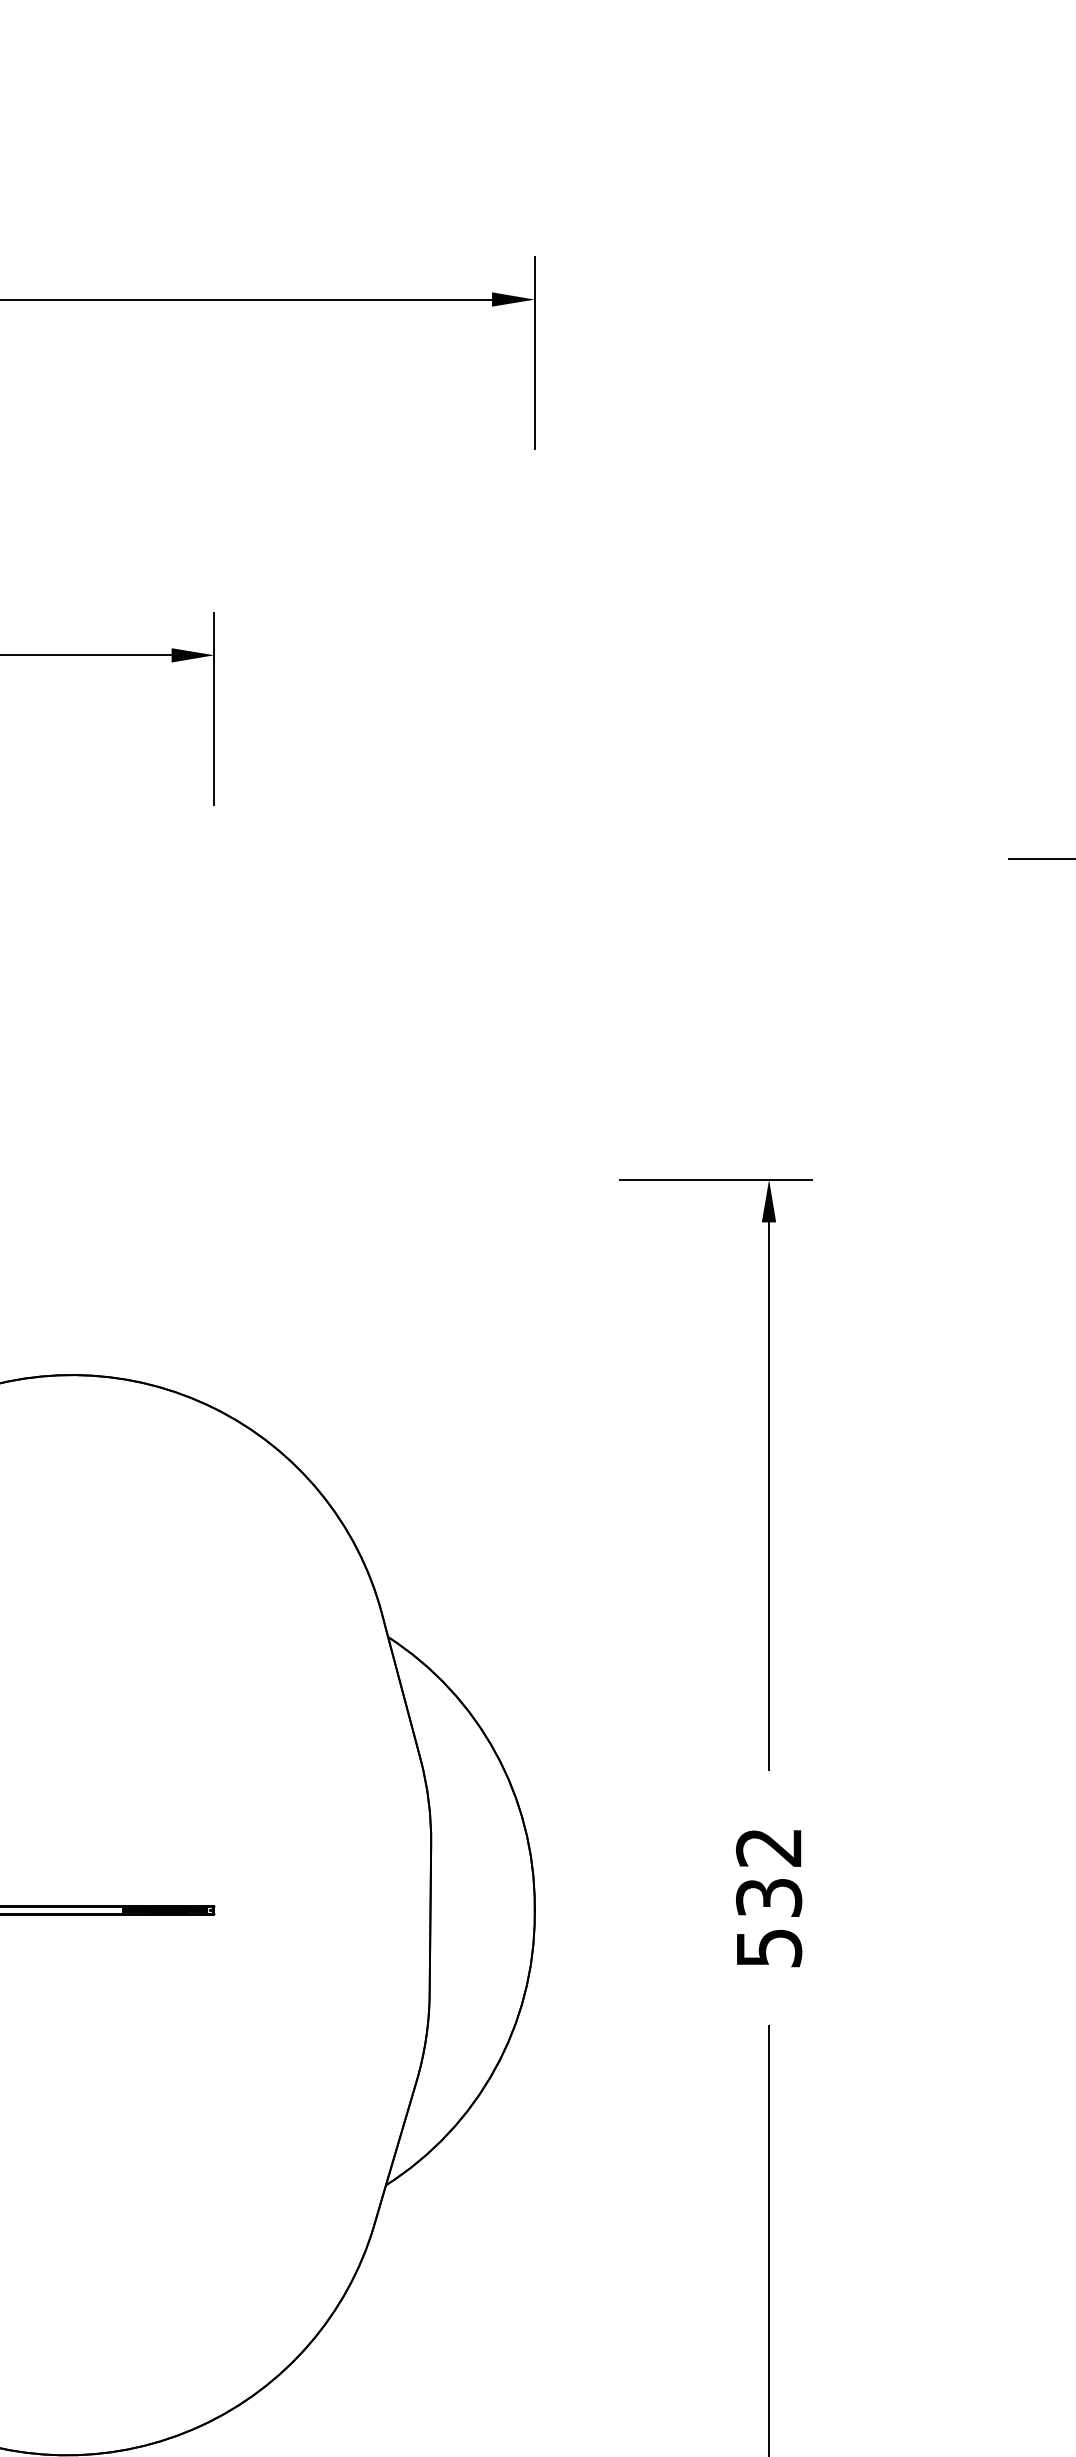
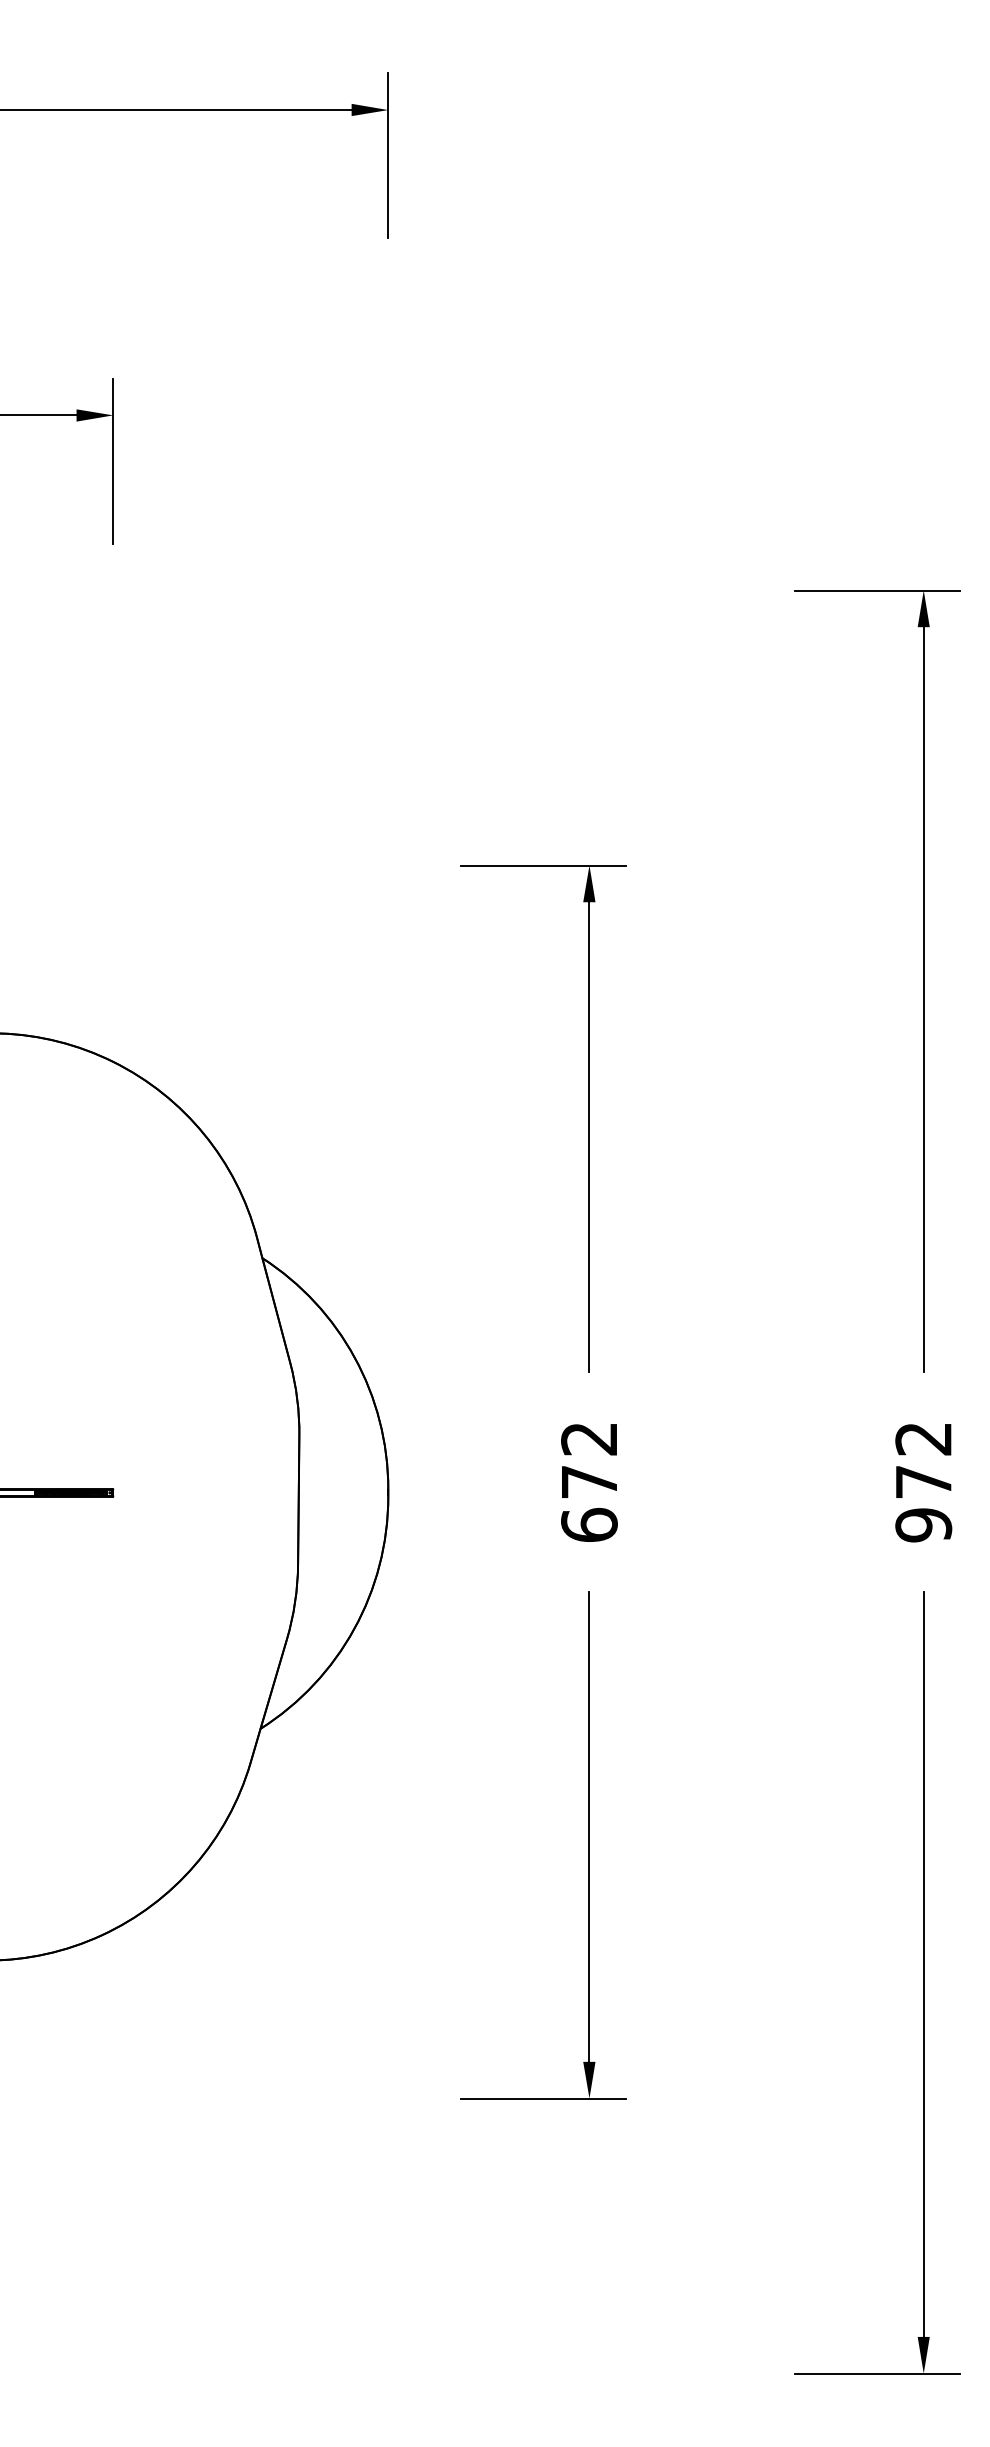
text: (769, 1922) -> (589, 1503), 532 -> 672

